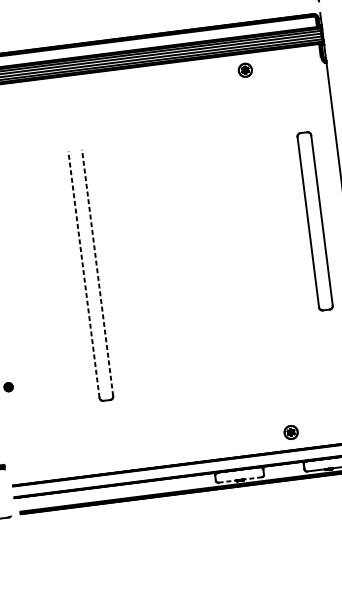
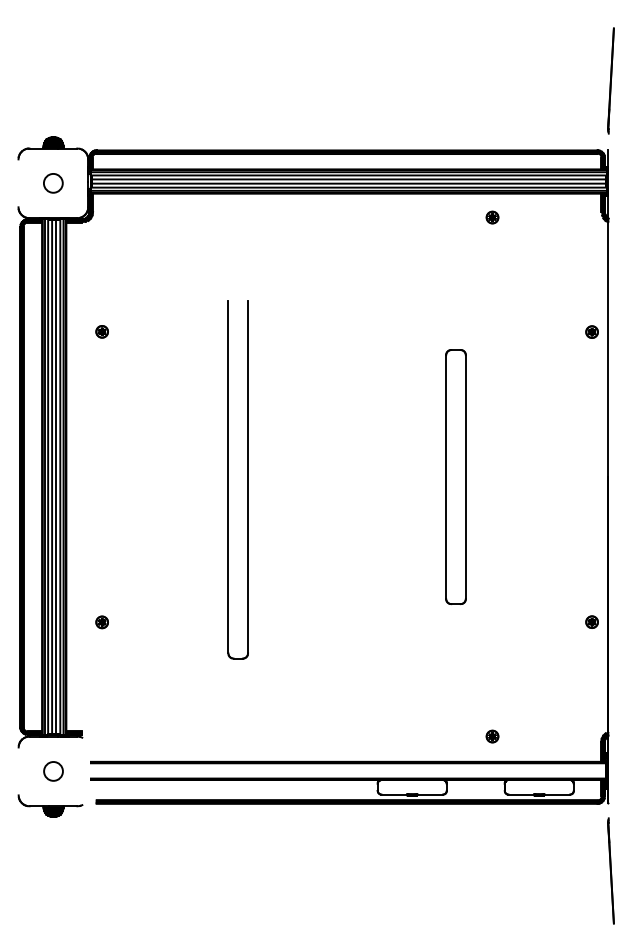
part: (245, 70) -> (492, 217), size x0.62
part: (324, 141) -> (591, 331), added
part: (314, 220) -> (455, 476), moved
line: (97, 272) -> (248, 476), dashed -> solid
line: (83, 274) -> (228, 476), dashed -> solid
part: (291, 432) -> (492, 736), size x0.62
line: (240, 479) -> (412, 794), dashed -> solid

